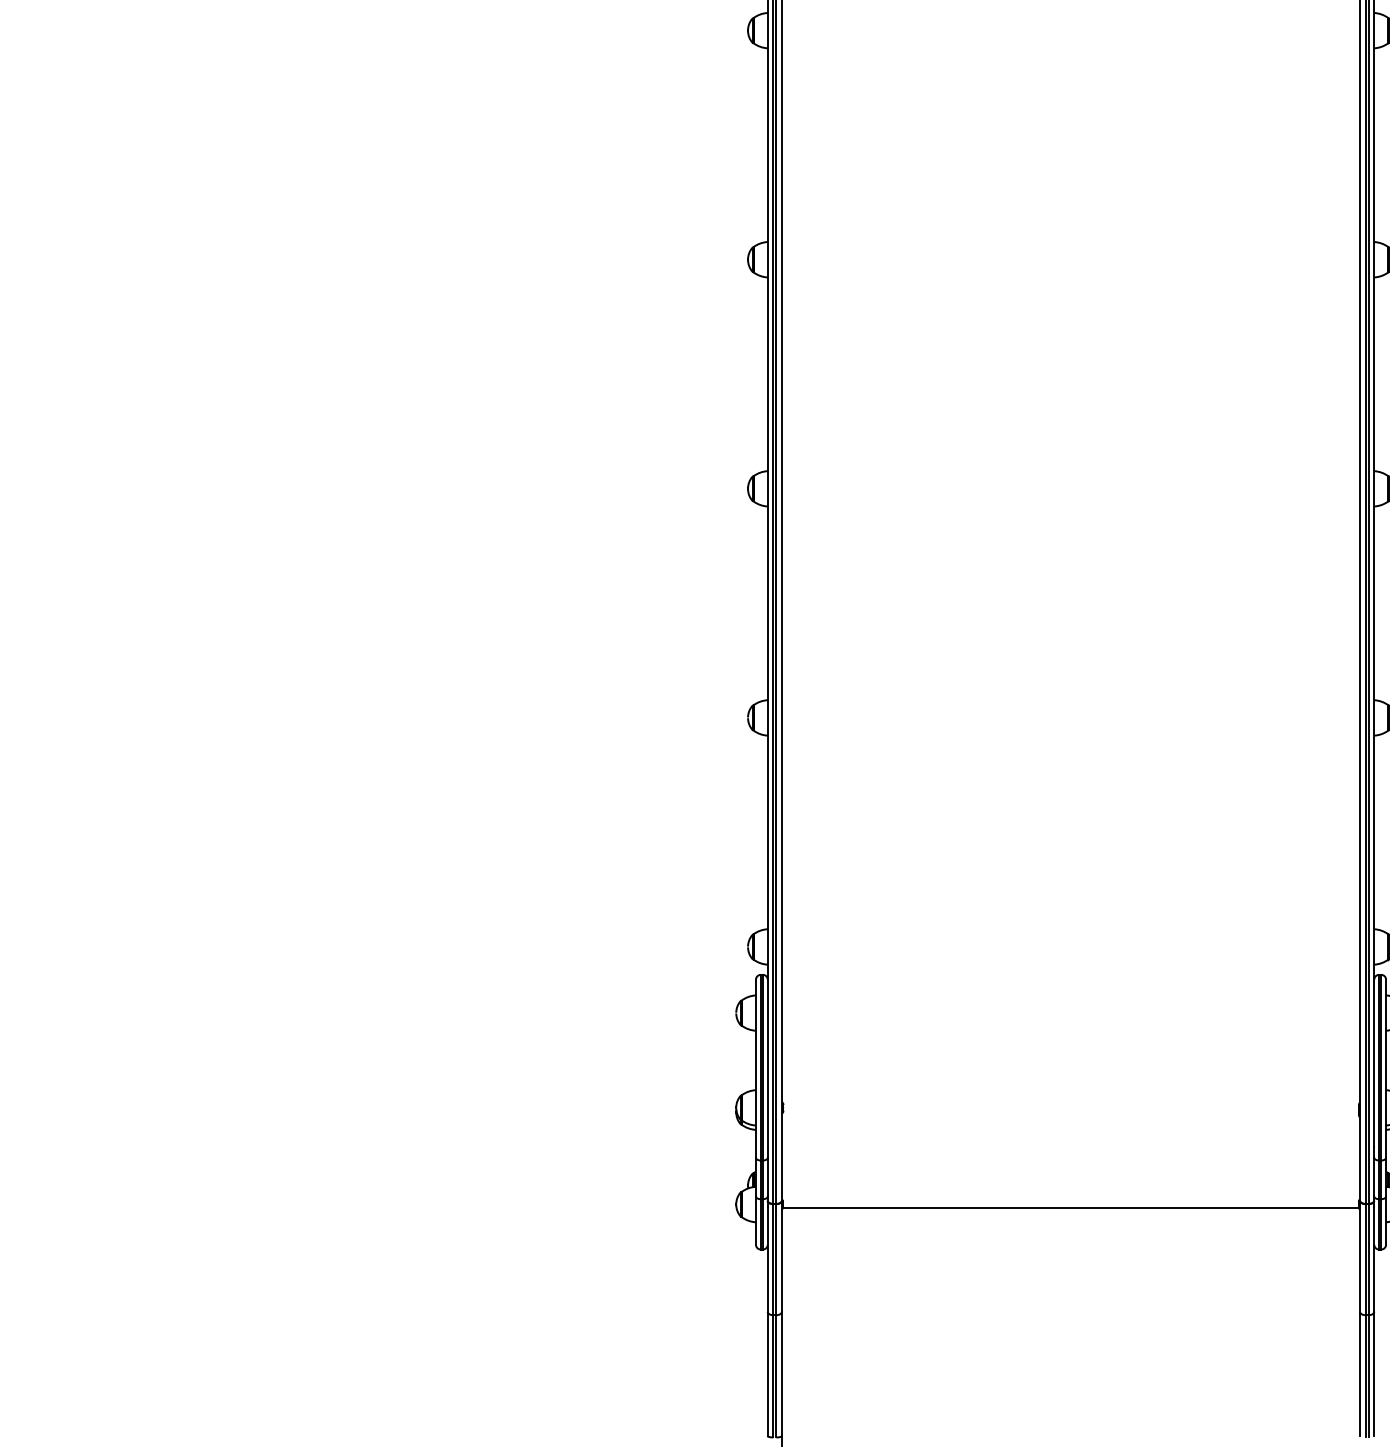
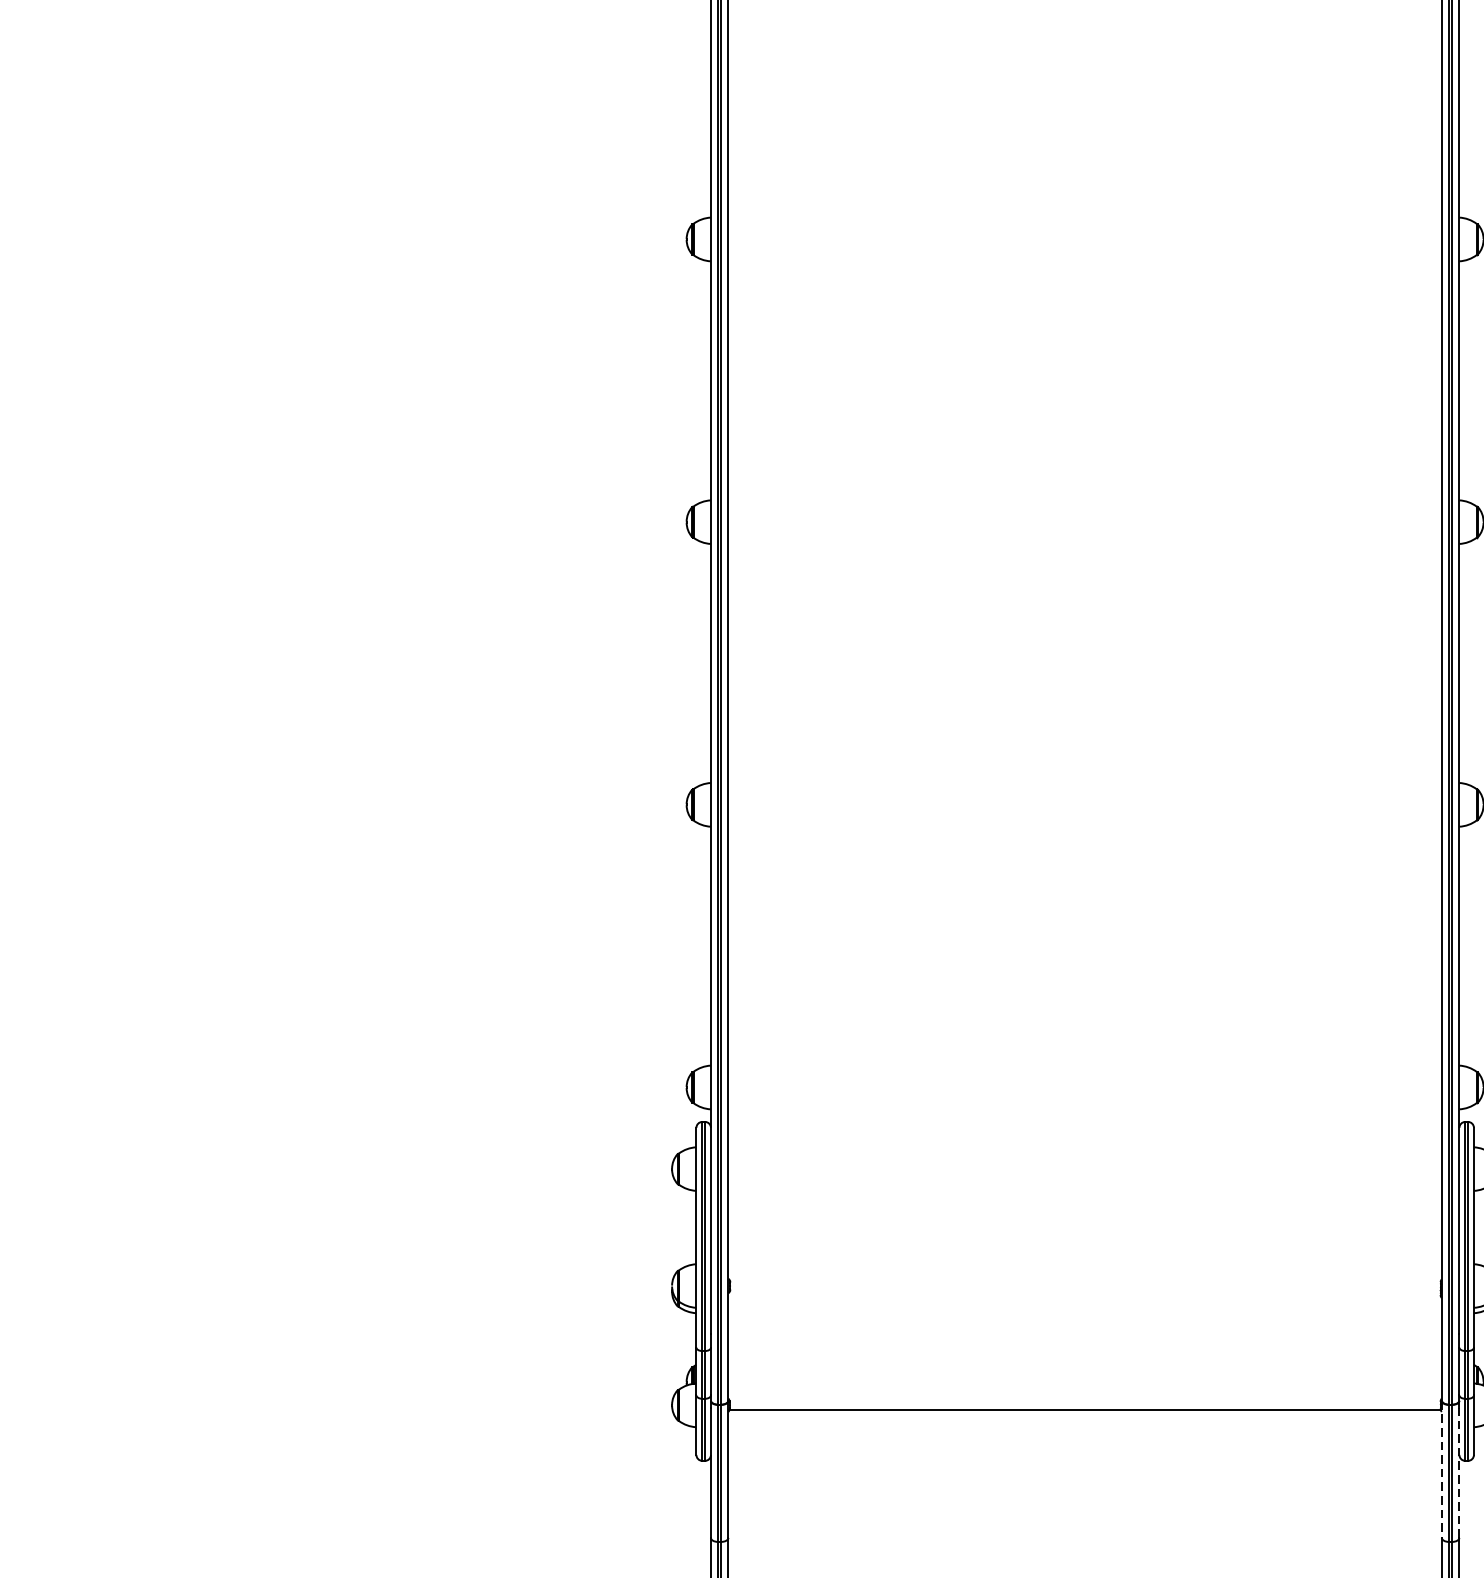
line: (1360, 1256) -> (1442, 1469), solid -> dashed
line: (1374, 1259) -> (1459, 1473), solid -> dashed

